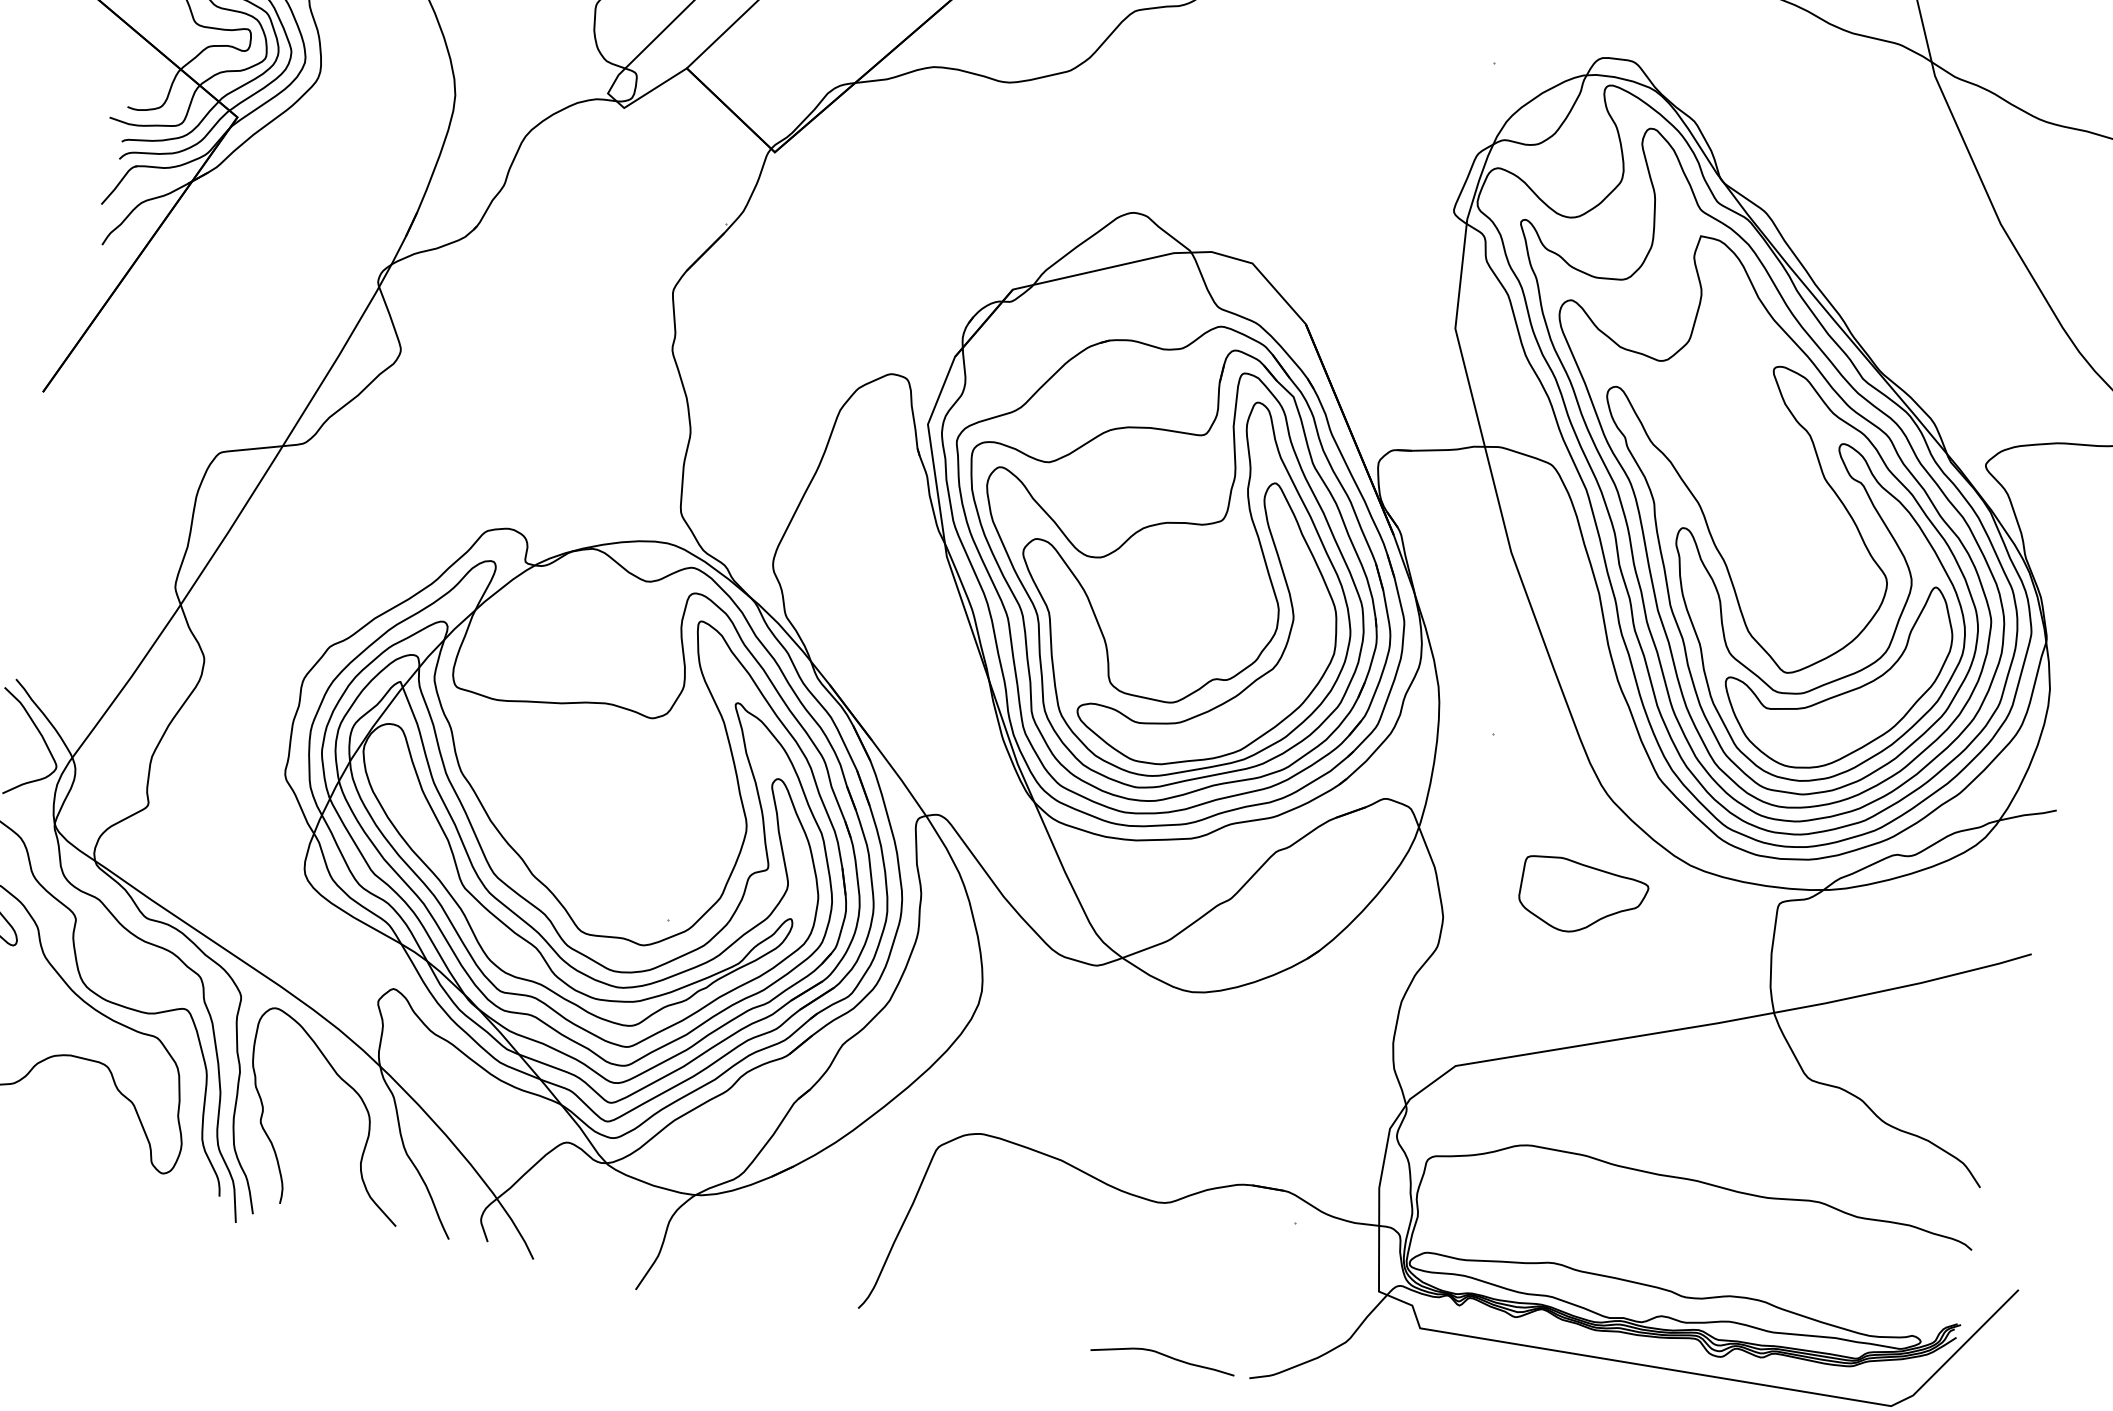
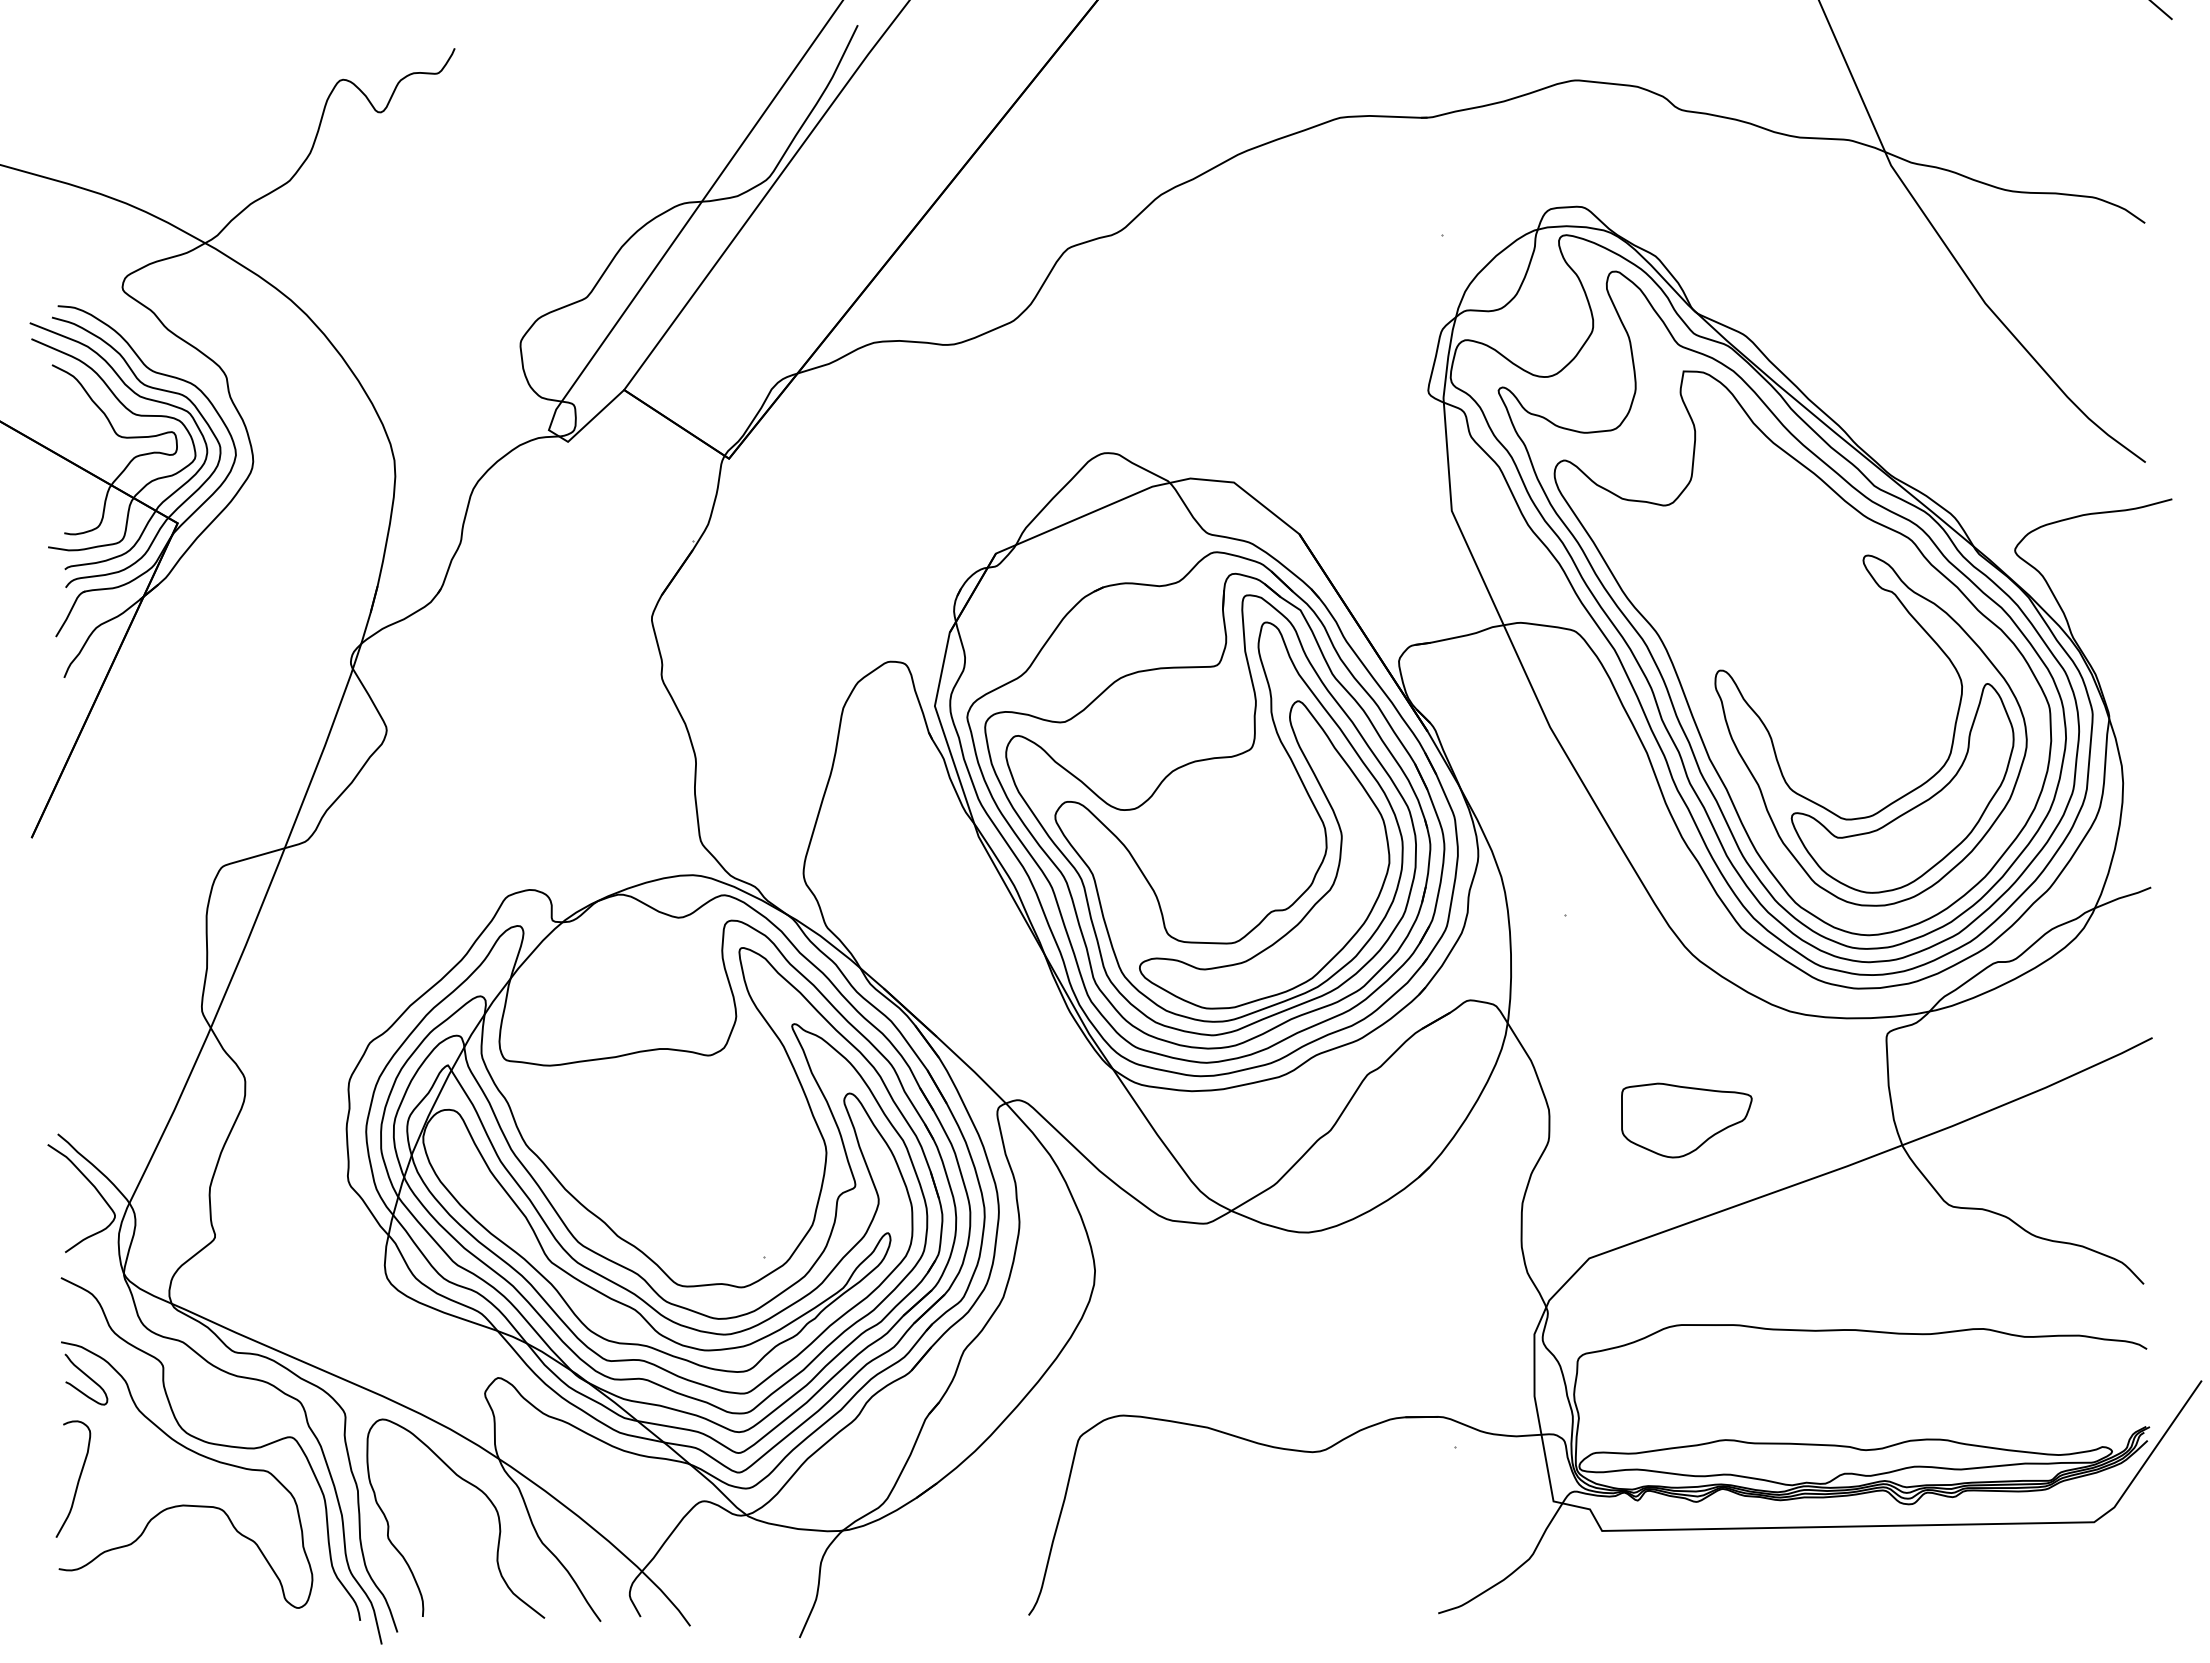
part: (1736, 591) -> (1785, 725), removed
part: (1582, 897) -> (1686, 1120), moved
curve: (1163, 1355) -> (1347, 1606), removed

